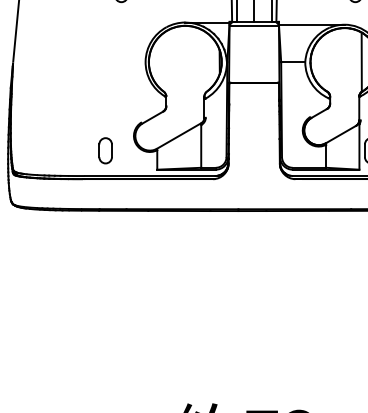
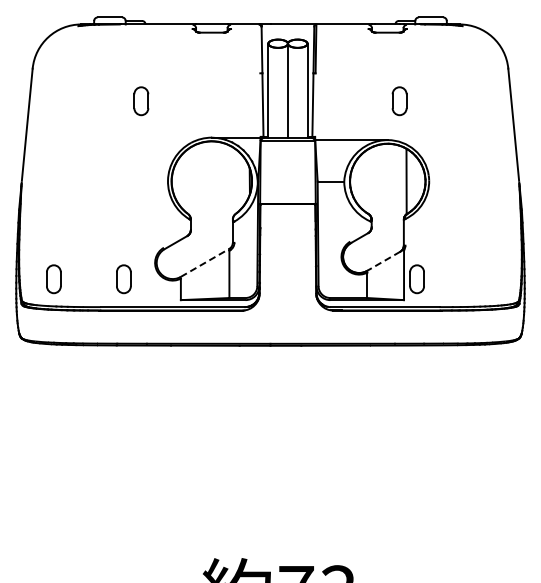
line: (340, 134) -> (383, 261), solid -> dashed
line: (179, 135) -> (205, 262), solid -> dashed
part: (41, 151) -> (53, 279), added

